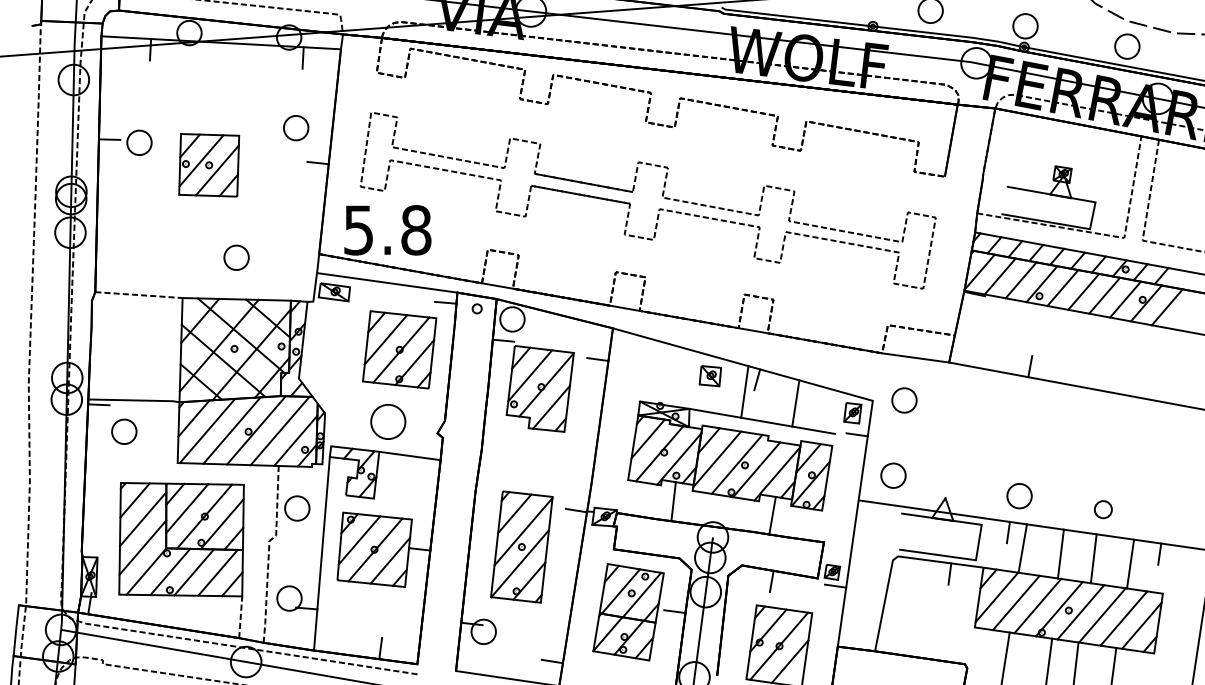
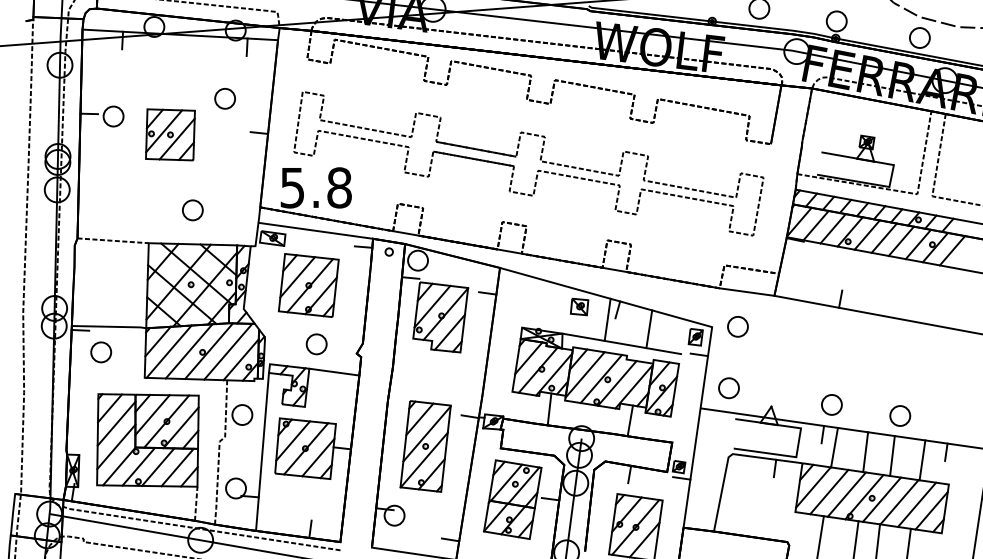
part: (296, 128) -> (225, 99), moved
part: (399, 349) -> (308, 285), moved
part: (388, 421) -> (316, 343), size x0.71
part: (1103, 509) -> (900, 415), size x1.43

